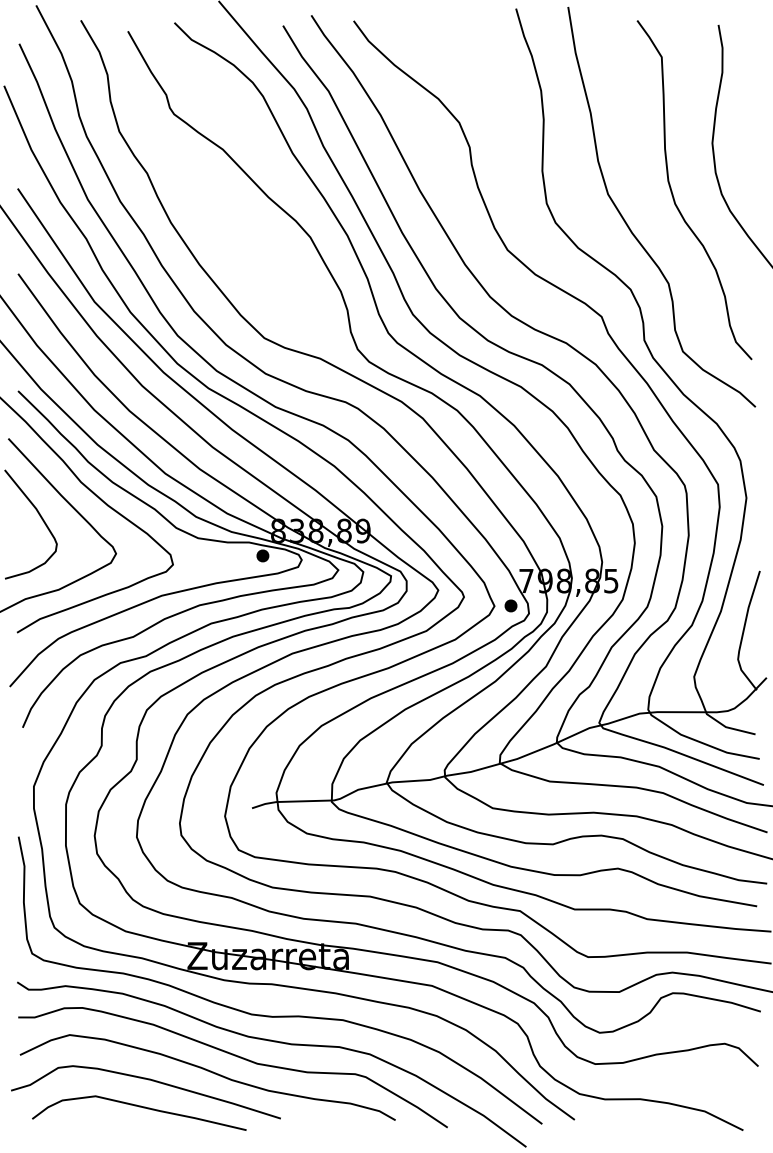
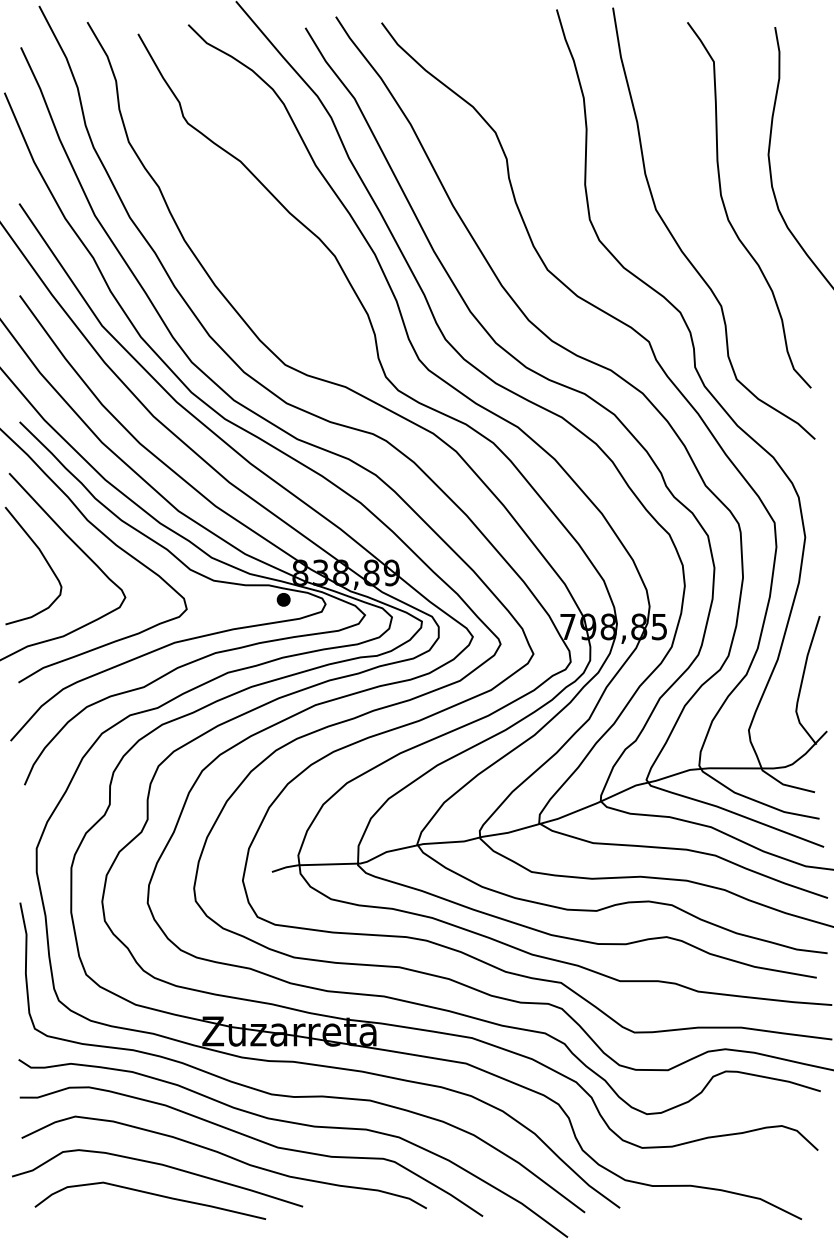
part: (510, 605) -> (550, 653), removed

